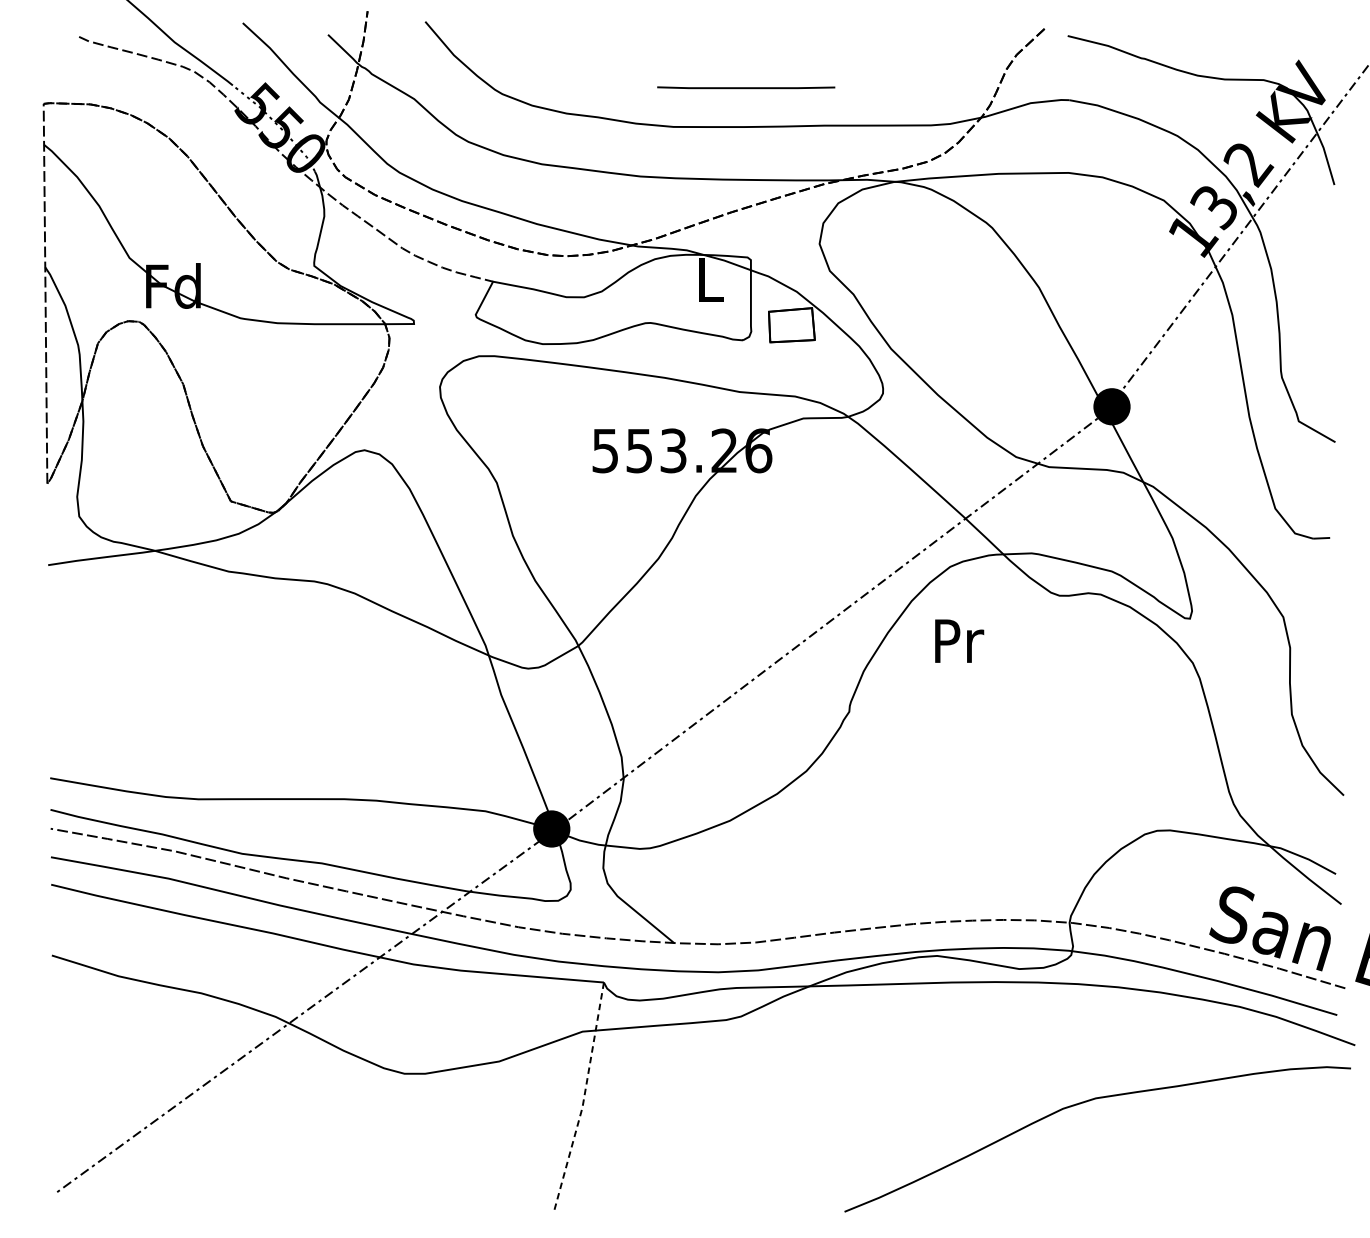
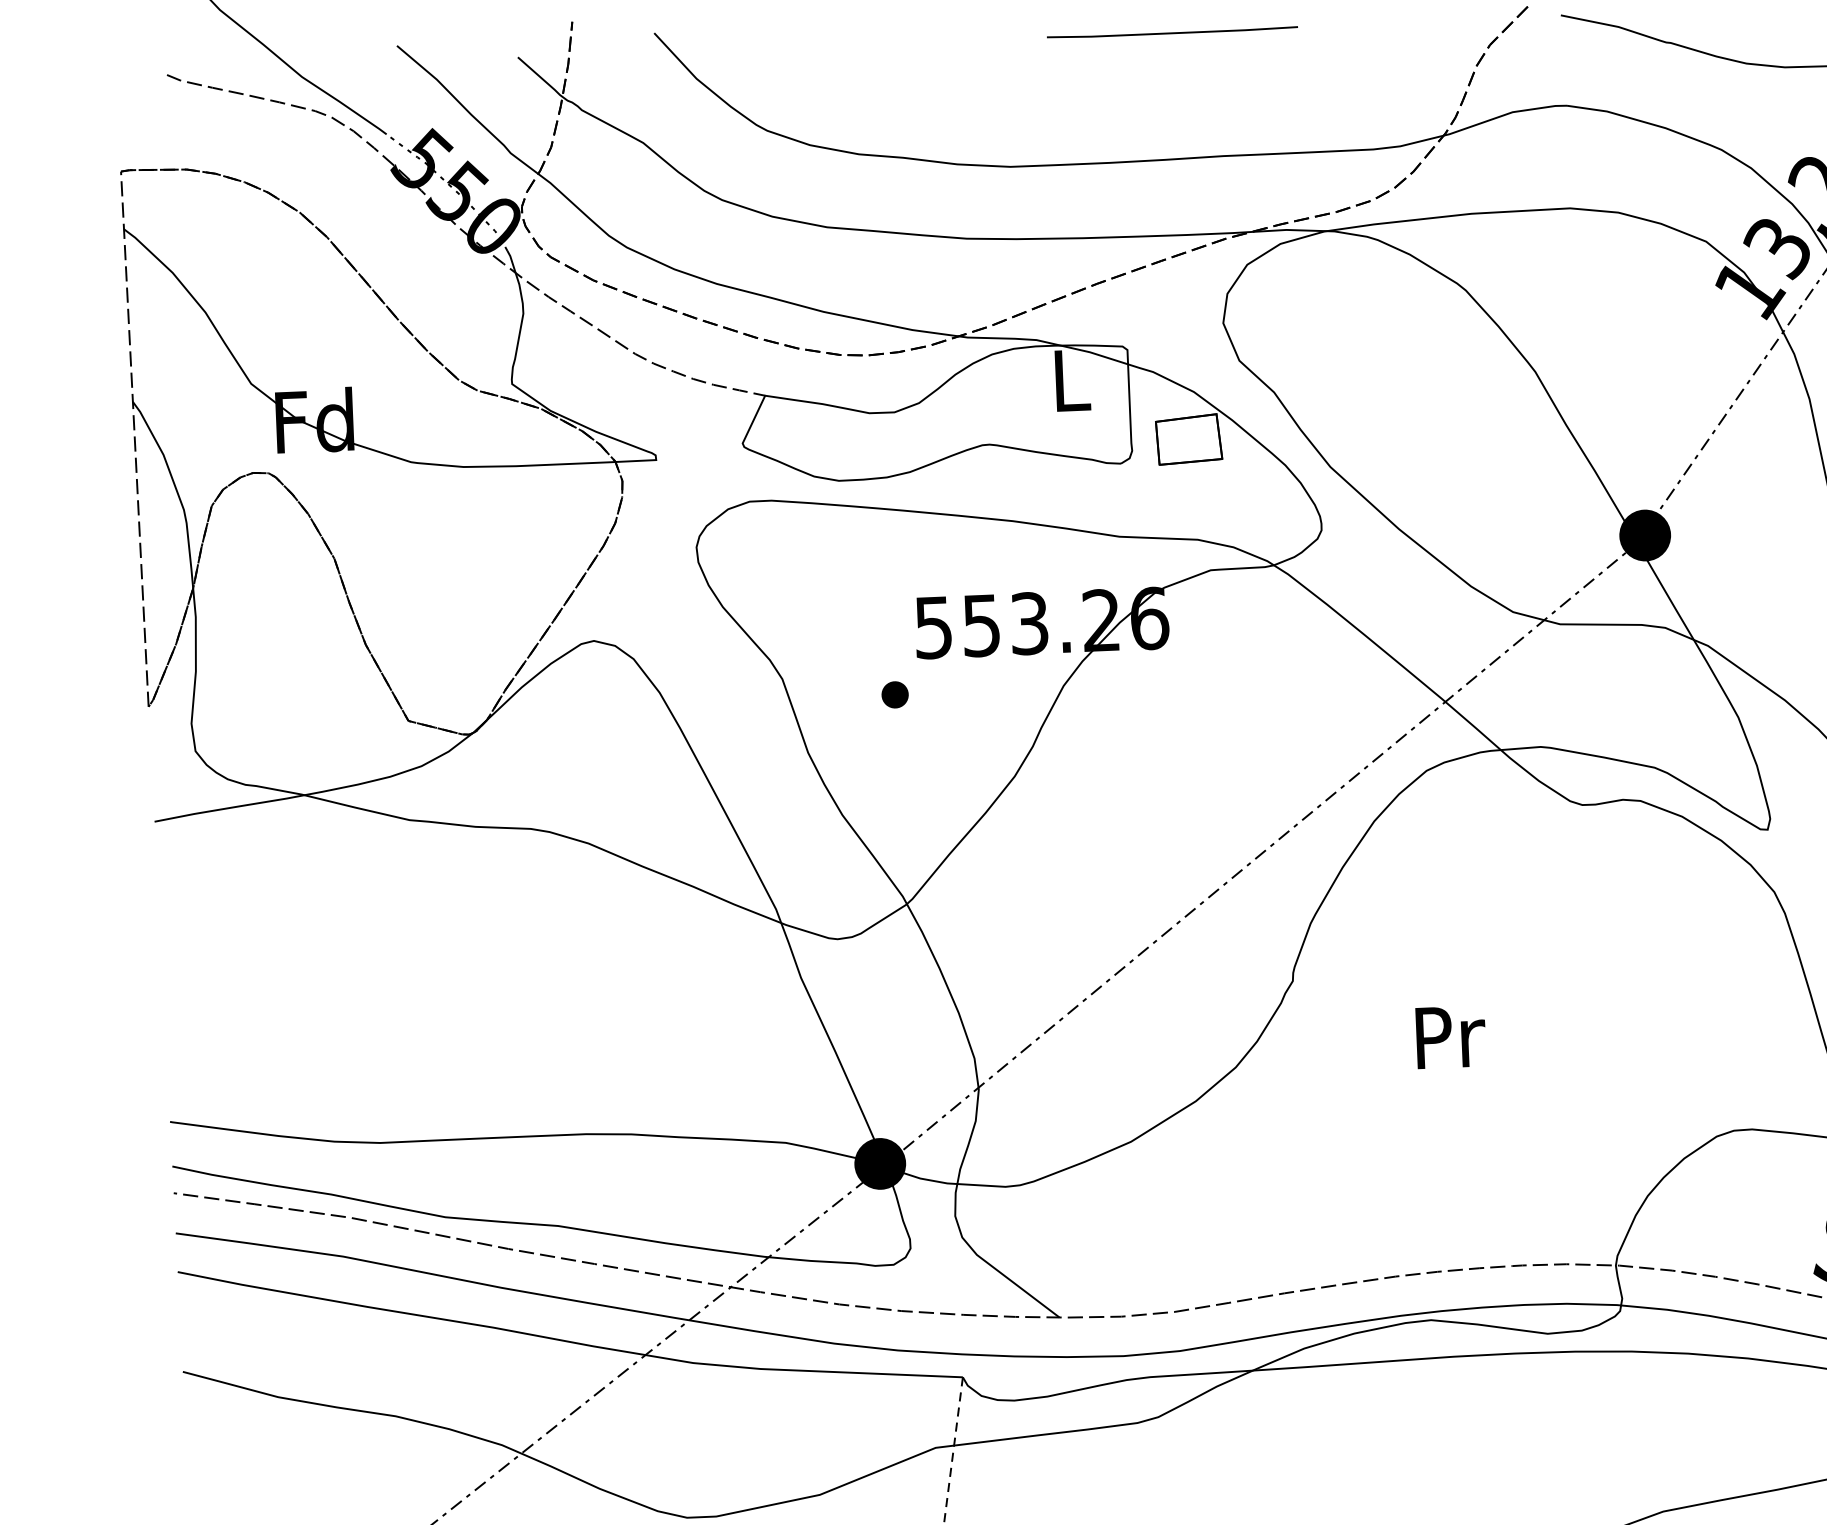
line: (746, 87) -> (1172, 32), moved
part: (575, 496) -> (894, 693), added
text: (959, 640) -> (1450, 1036), moved

